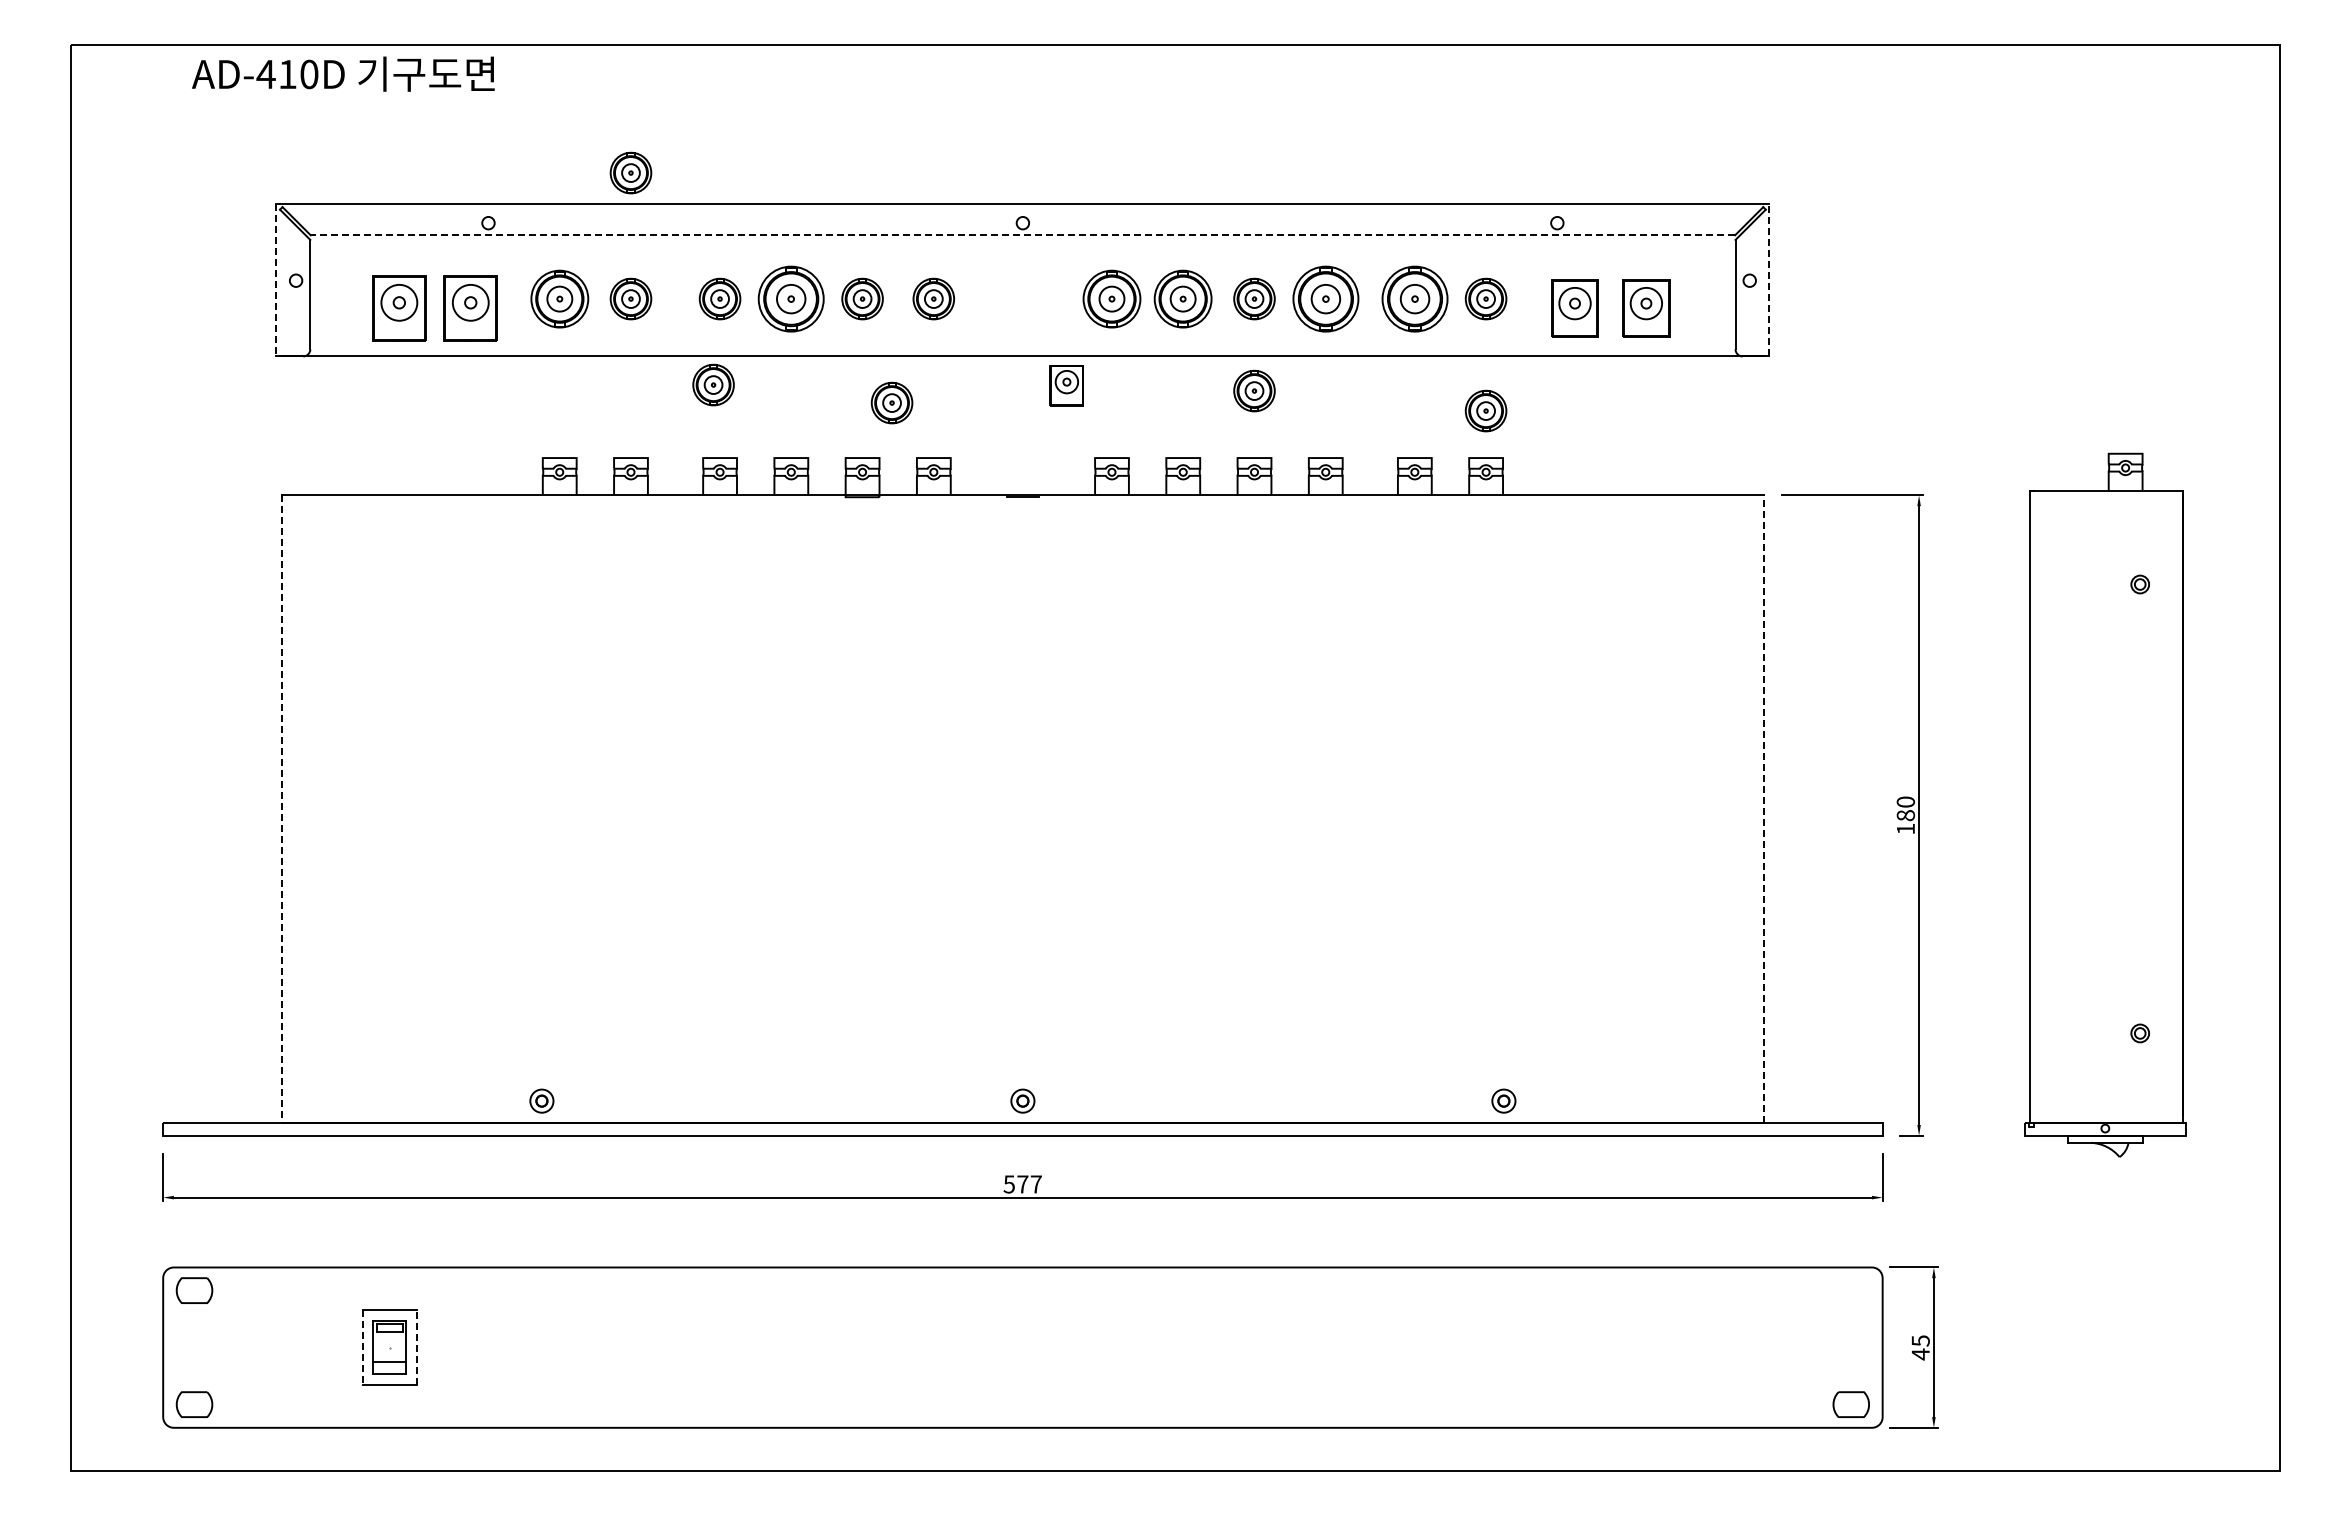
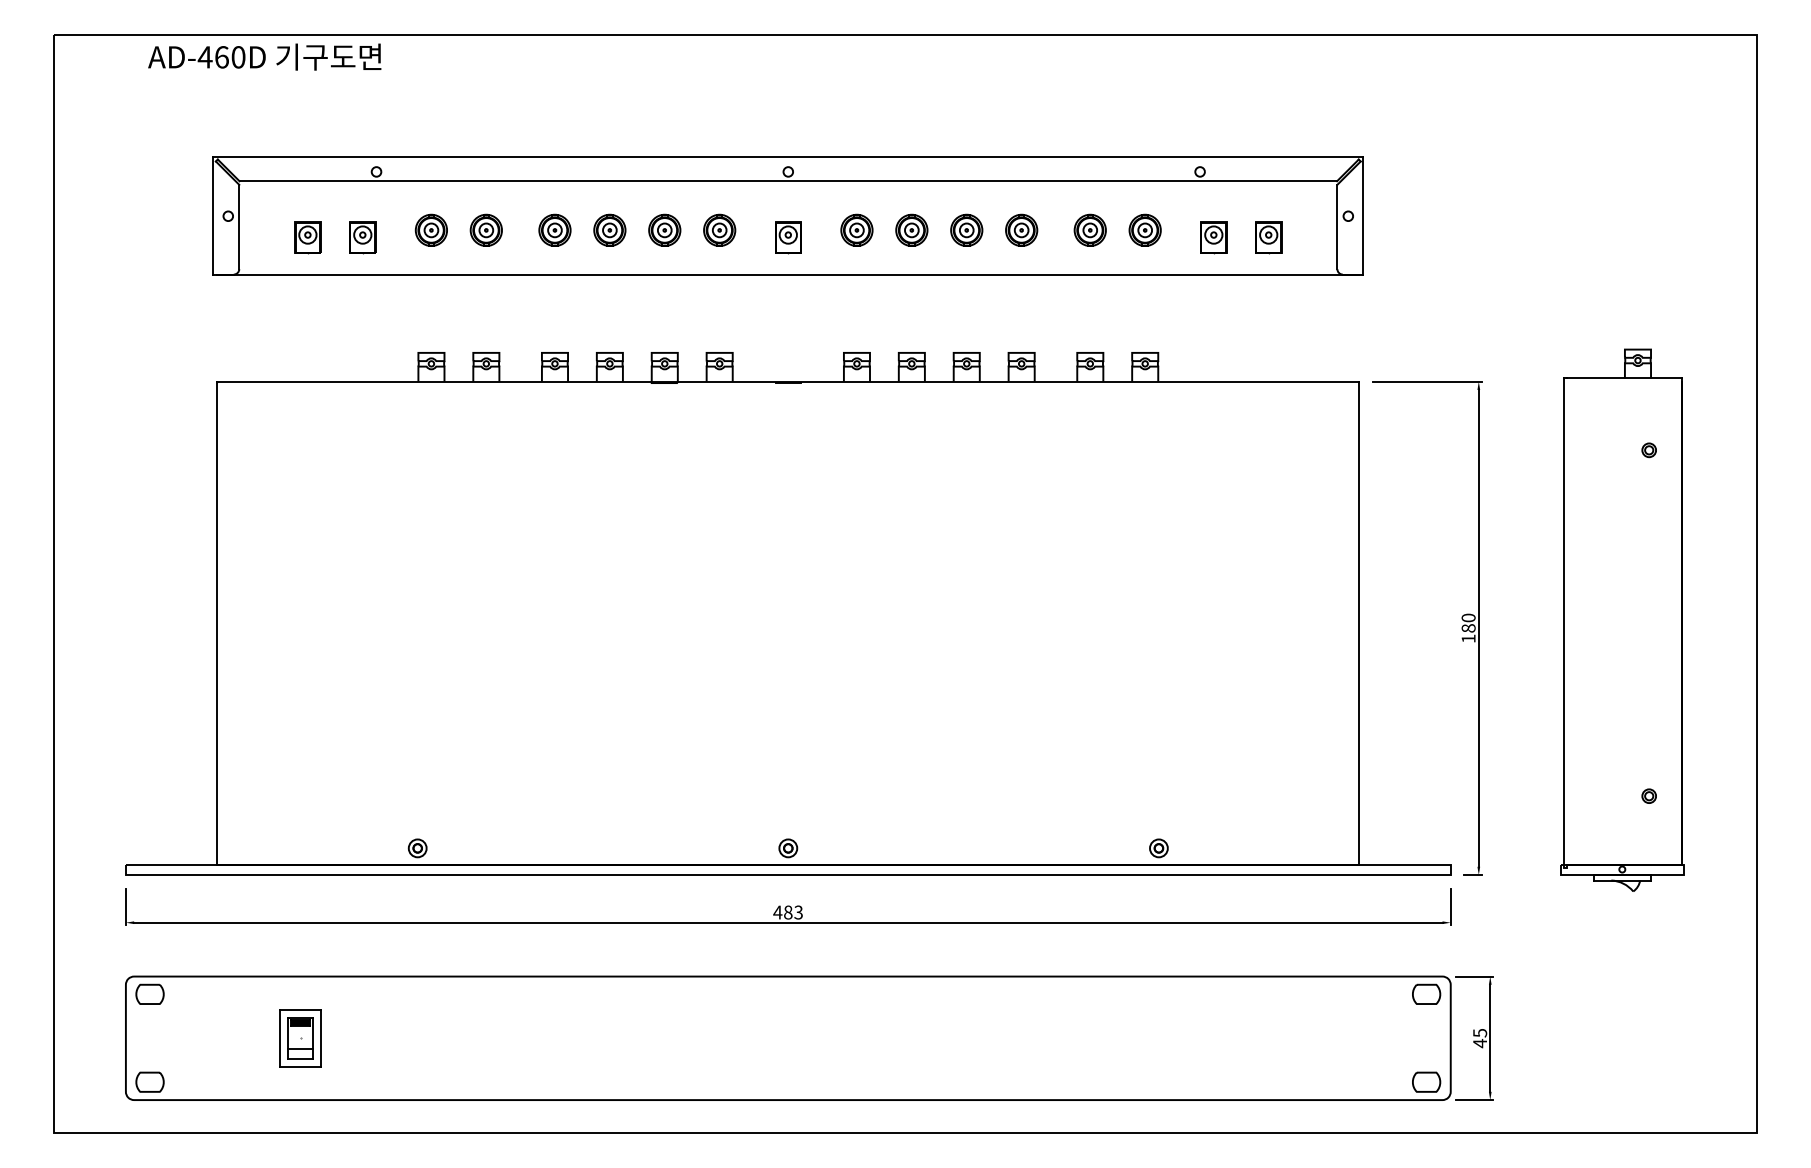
text: (287, 74) -> (221, 57), AD-410D -> AD-460D
part: (630, 172) -> (485, 132), removed
line: (1022, 235) -> (787, 181), dashed -> solid
line: (1769, 279) -> (1363, 215), dashed -> solid
line: (276, 280) -> (213, 216), dashed -> solid
part: (559, 298) -> (431, 229), size x0.71
part: (791, 298) -> (610, 229), size x0.62
part: (1111, 298) -> (856, 229), size x0.71
part: (1183, 298) -> (912, 229), size x0.71
part: (1325, 298) -> (1021, 229), size x0.62
part: (1414, 298) -> (1090, 229), size x0.62
part: (399, 308) -> (307, 237), size x0.62
part: (470, 308) -> (362, 237), size x0.62
part: (1575, 308) -> (1214, 237), size x0.71
part: (1646, 308) -> (1268, 237), size x0.71
part: (713, 384) -> (549, 296), removed
part: (1066, 385) -> (787, 237), moved
part: (1254, 390) -> (966, 300), removed
part: (891, 402) -> (687, 310), removed
part: (1485, 410) -> (1144, 316), removed
line: (281, 808) -> (217, 622), dashed -> solid
line: (1764, 808) -> (1359, 622), dashed -> solid
text: (1022, 1184) -> (787, 912), 577 -> 483
part: (1850, 1290) -> (1425, 994), added
fill: (389, 1327) -> (300, 1022), added
line: (416, 1347) -> (321, 1038), dashed -> solid
line: (363, 1348) -> (280, 1038), dashed -> solid

